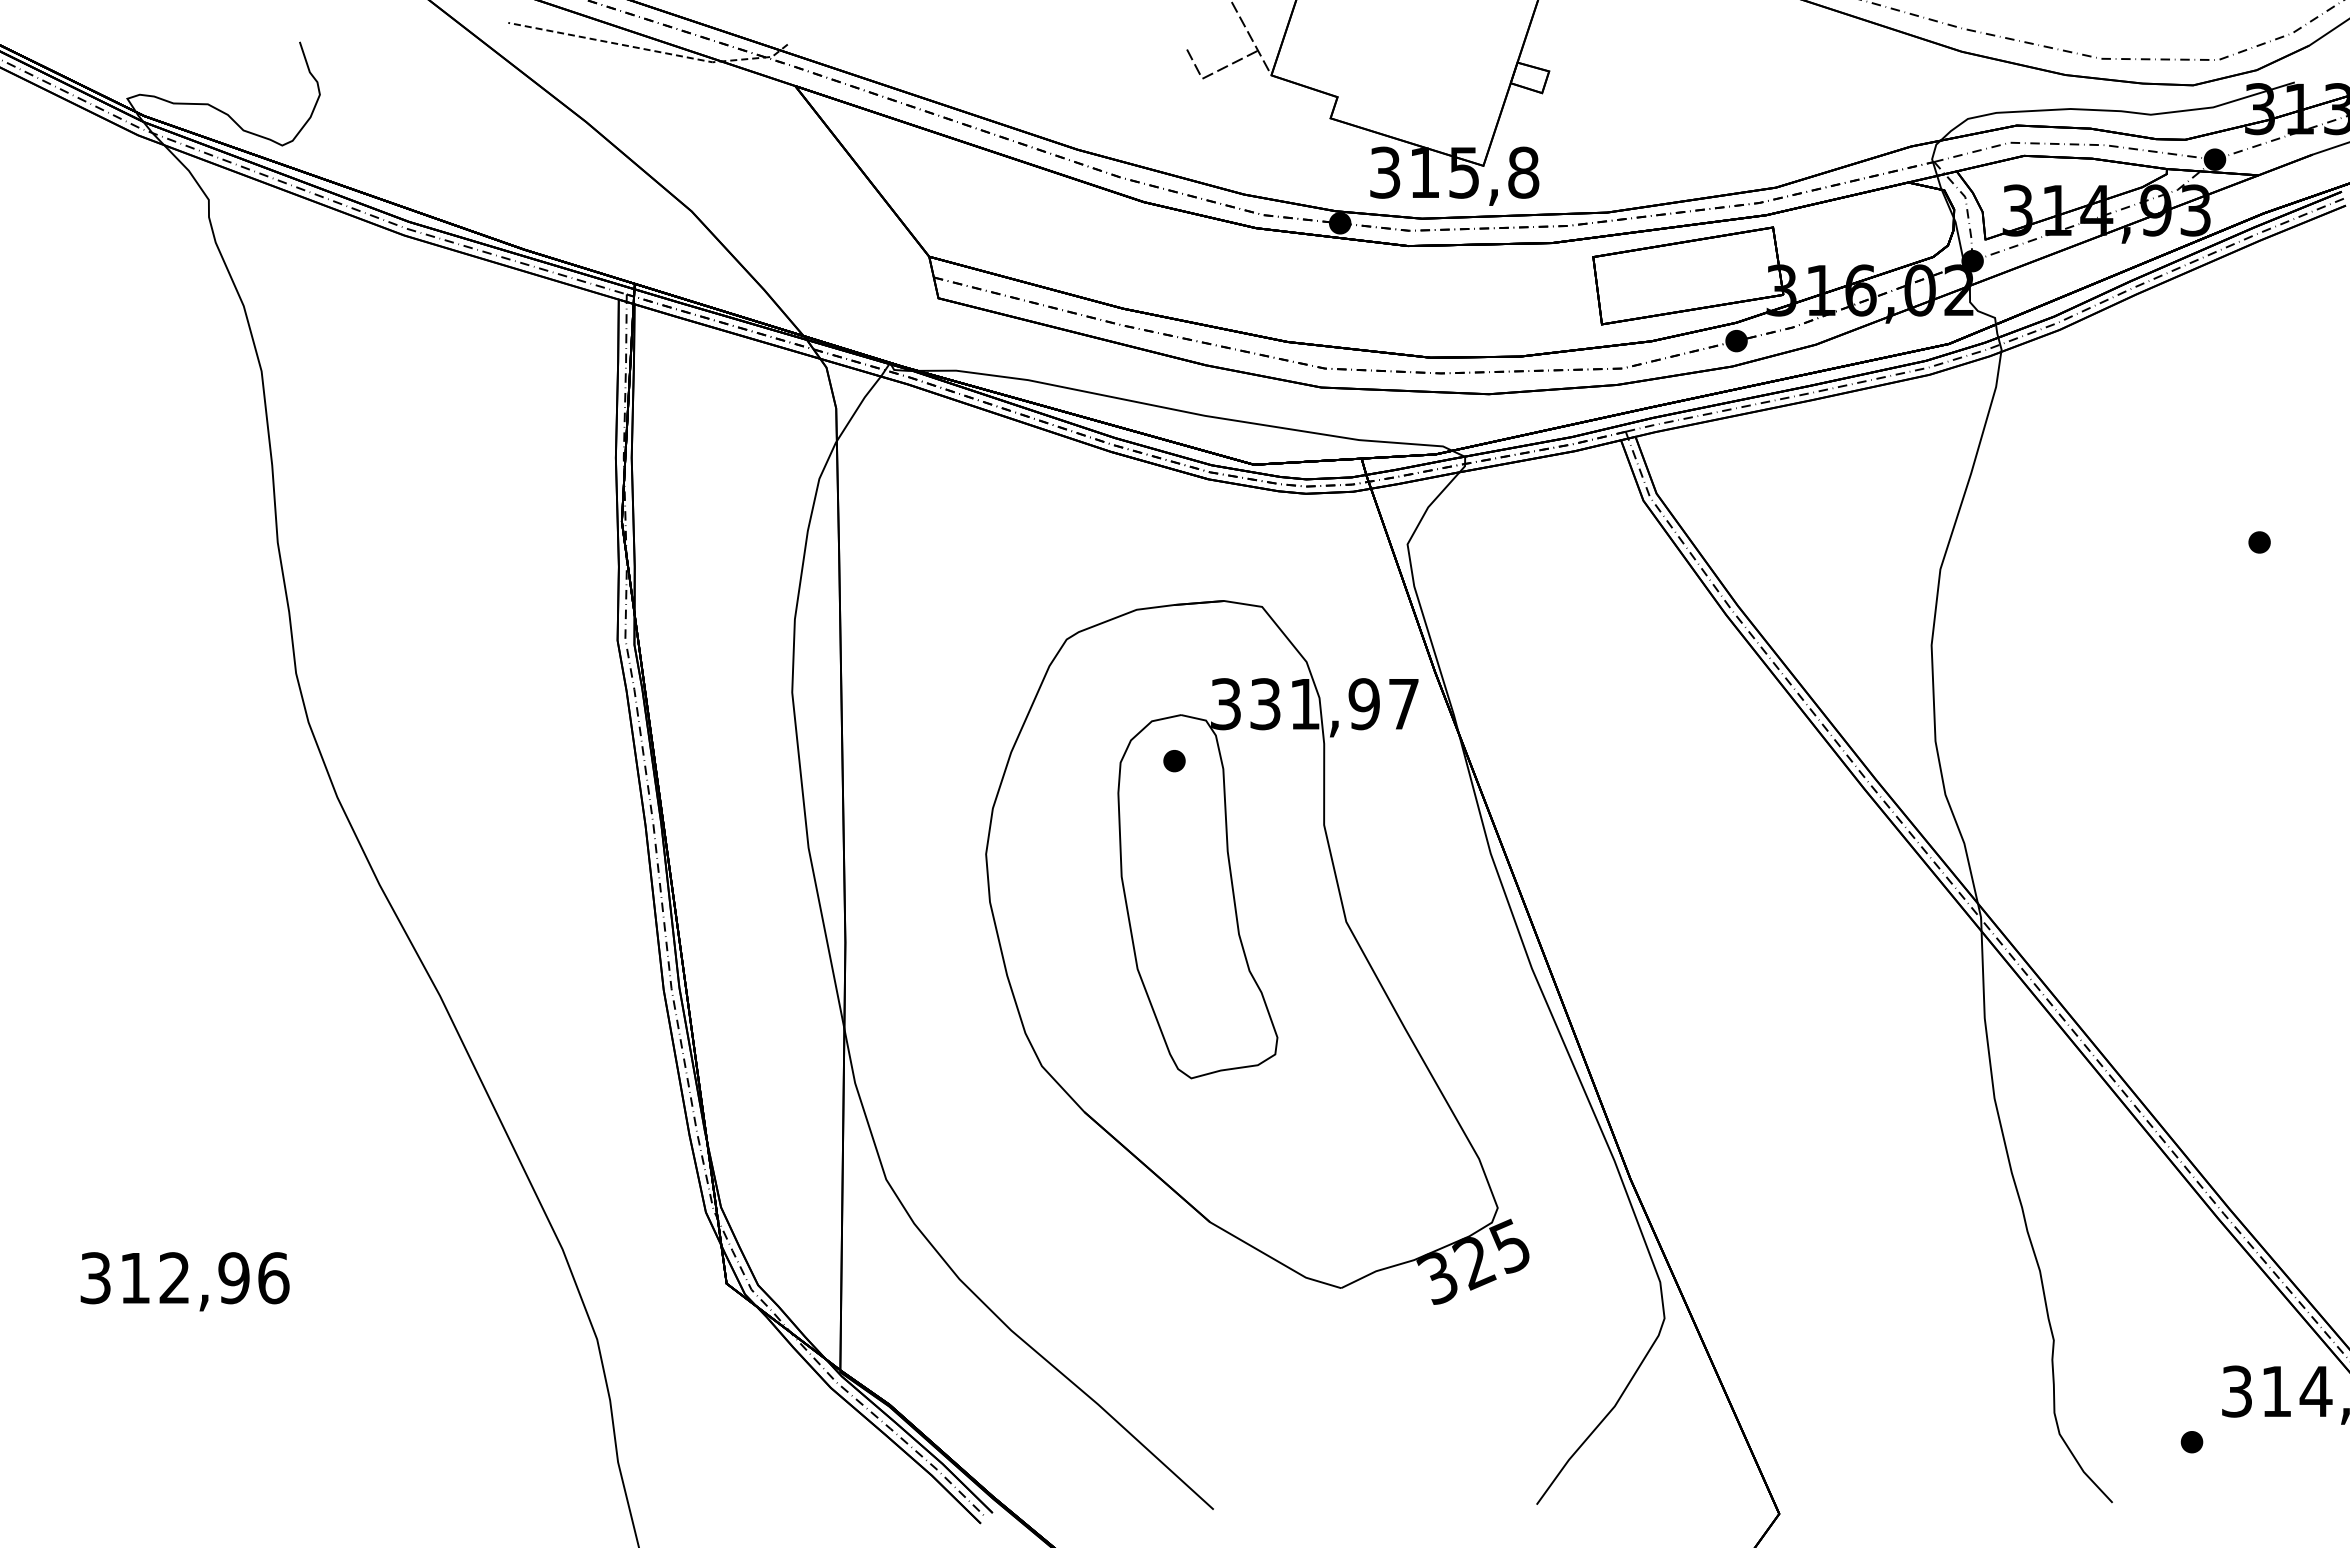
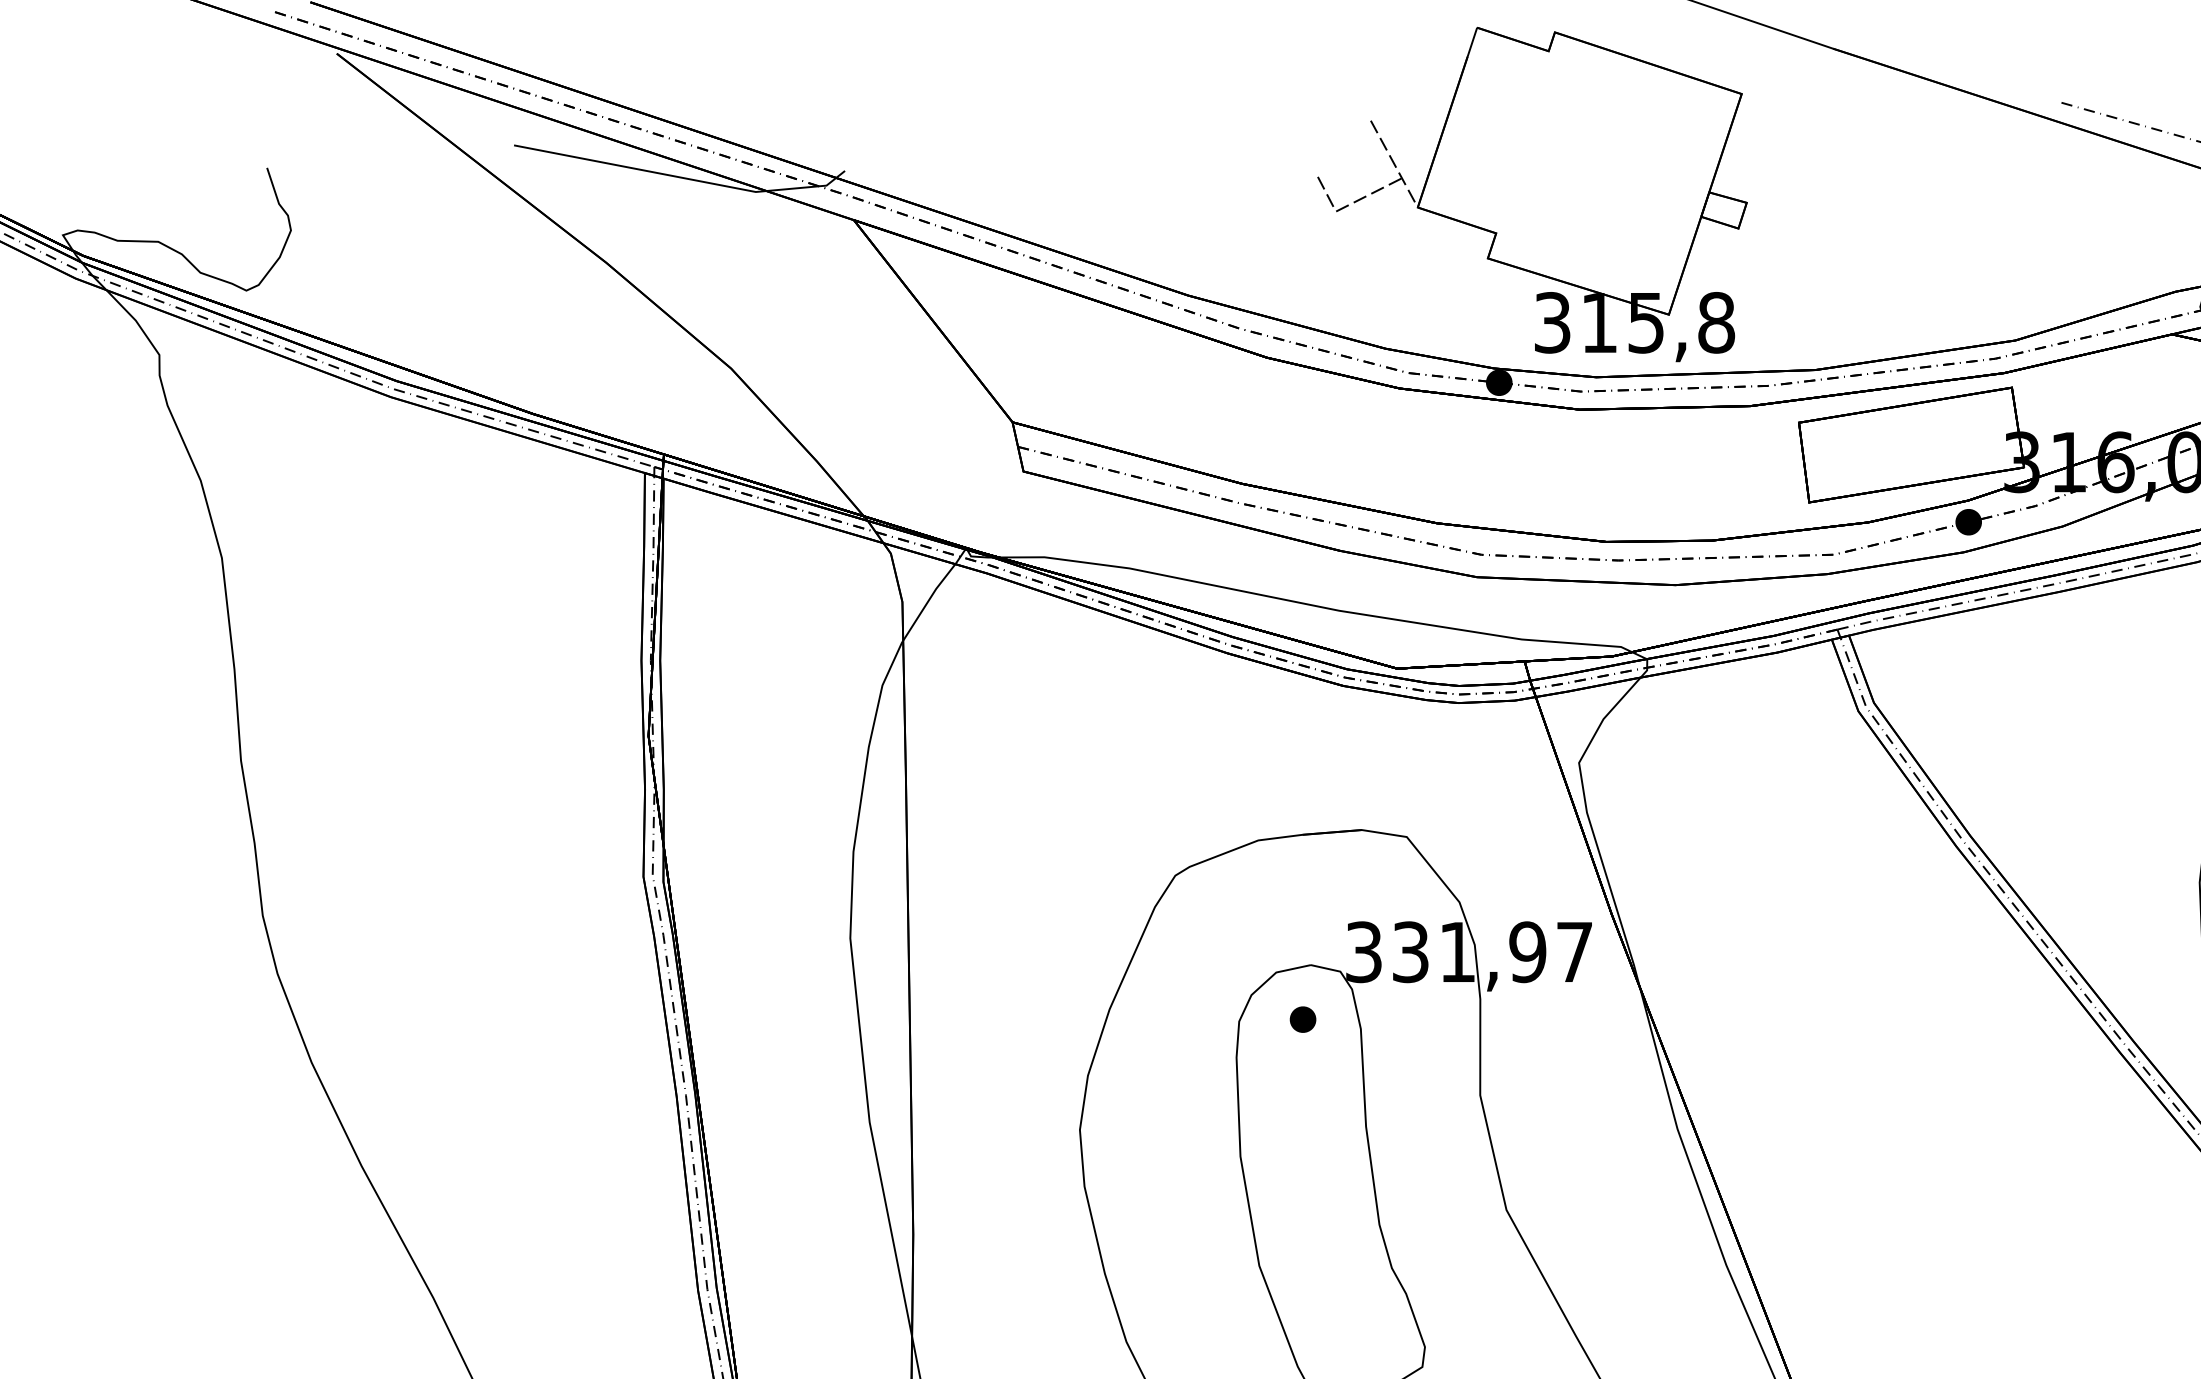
line: (650, 50) -> (682, 178), dashed -> solid

